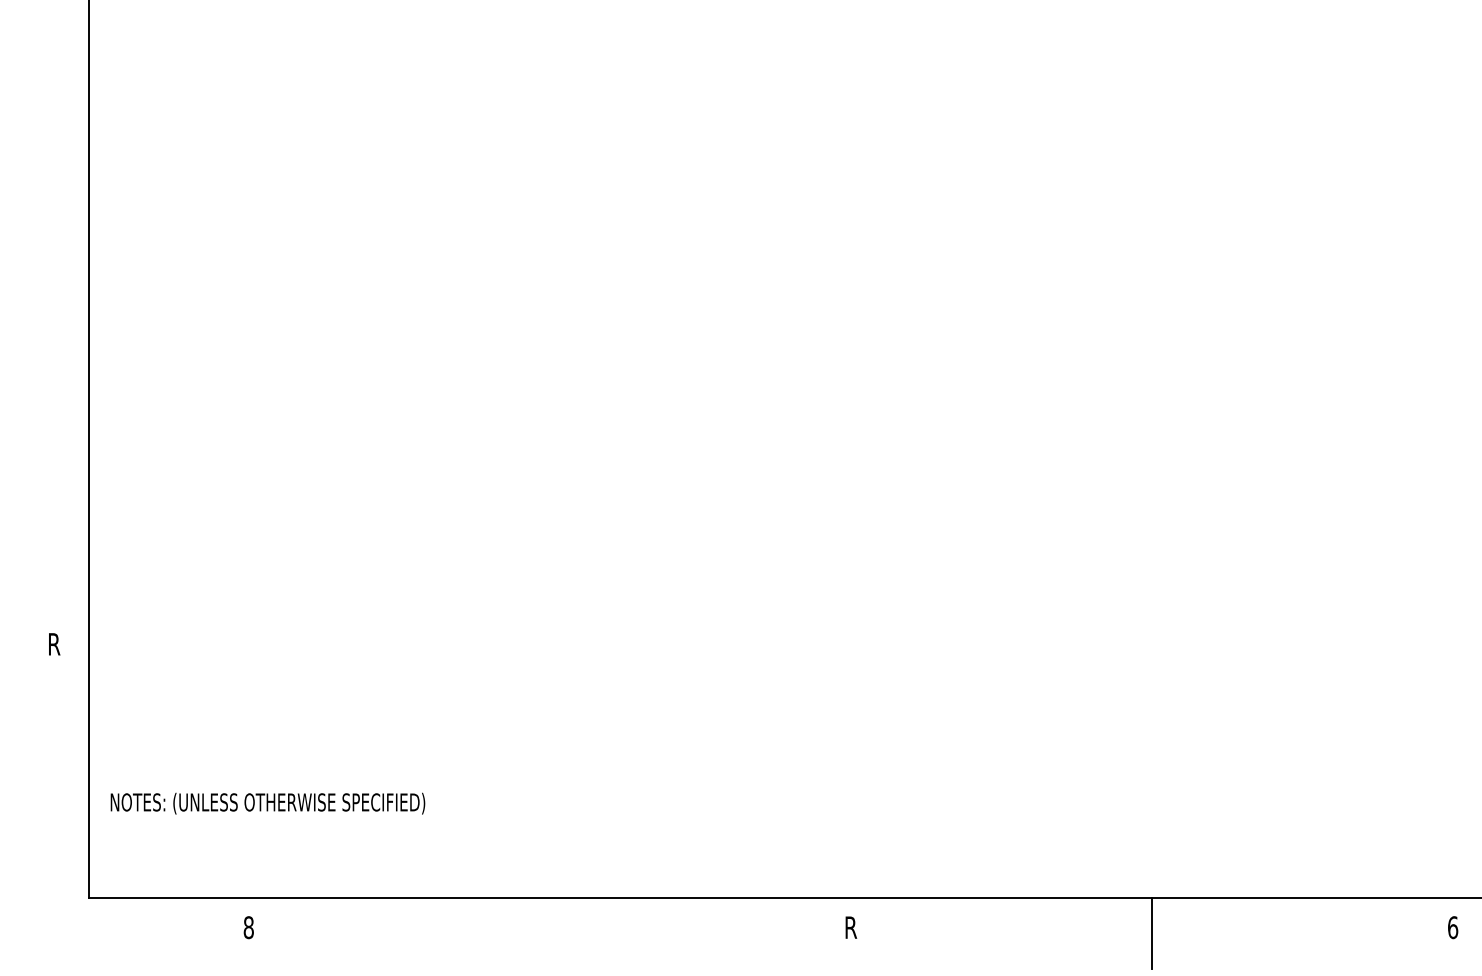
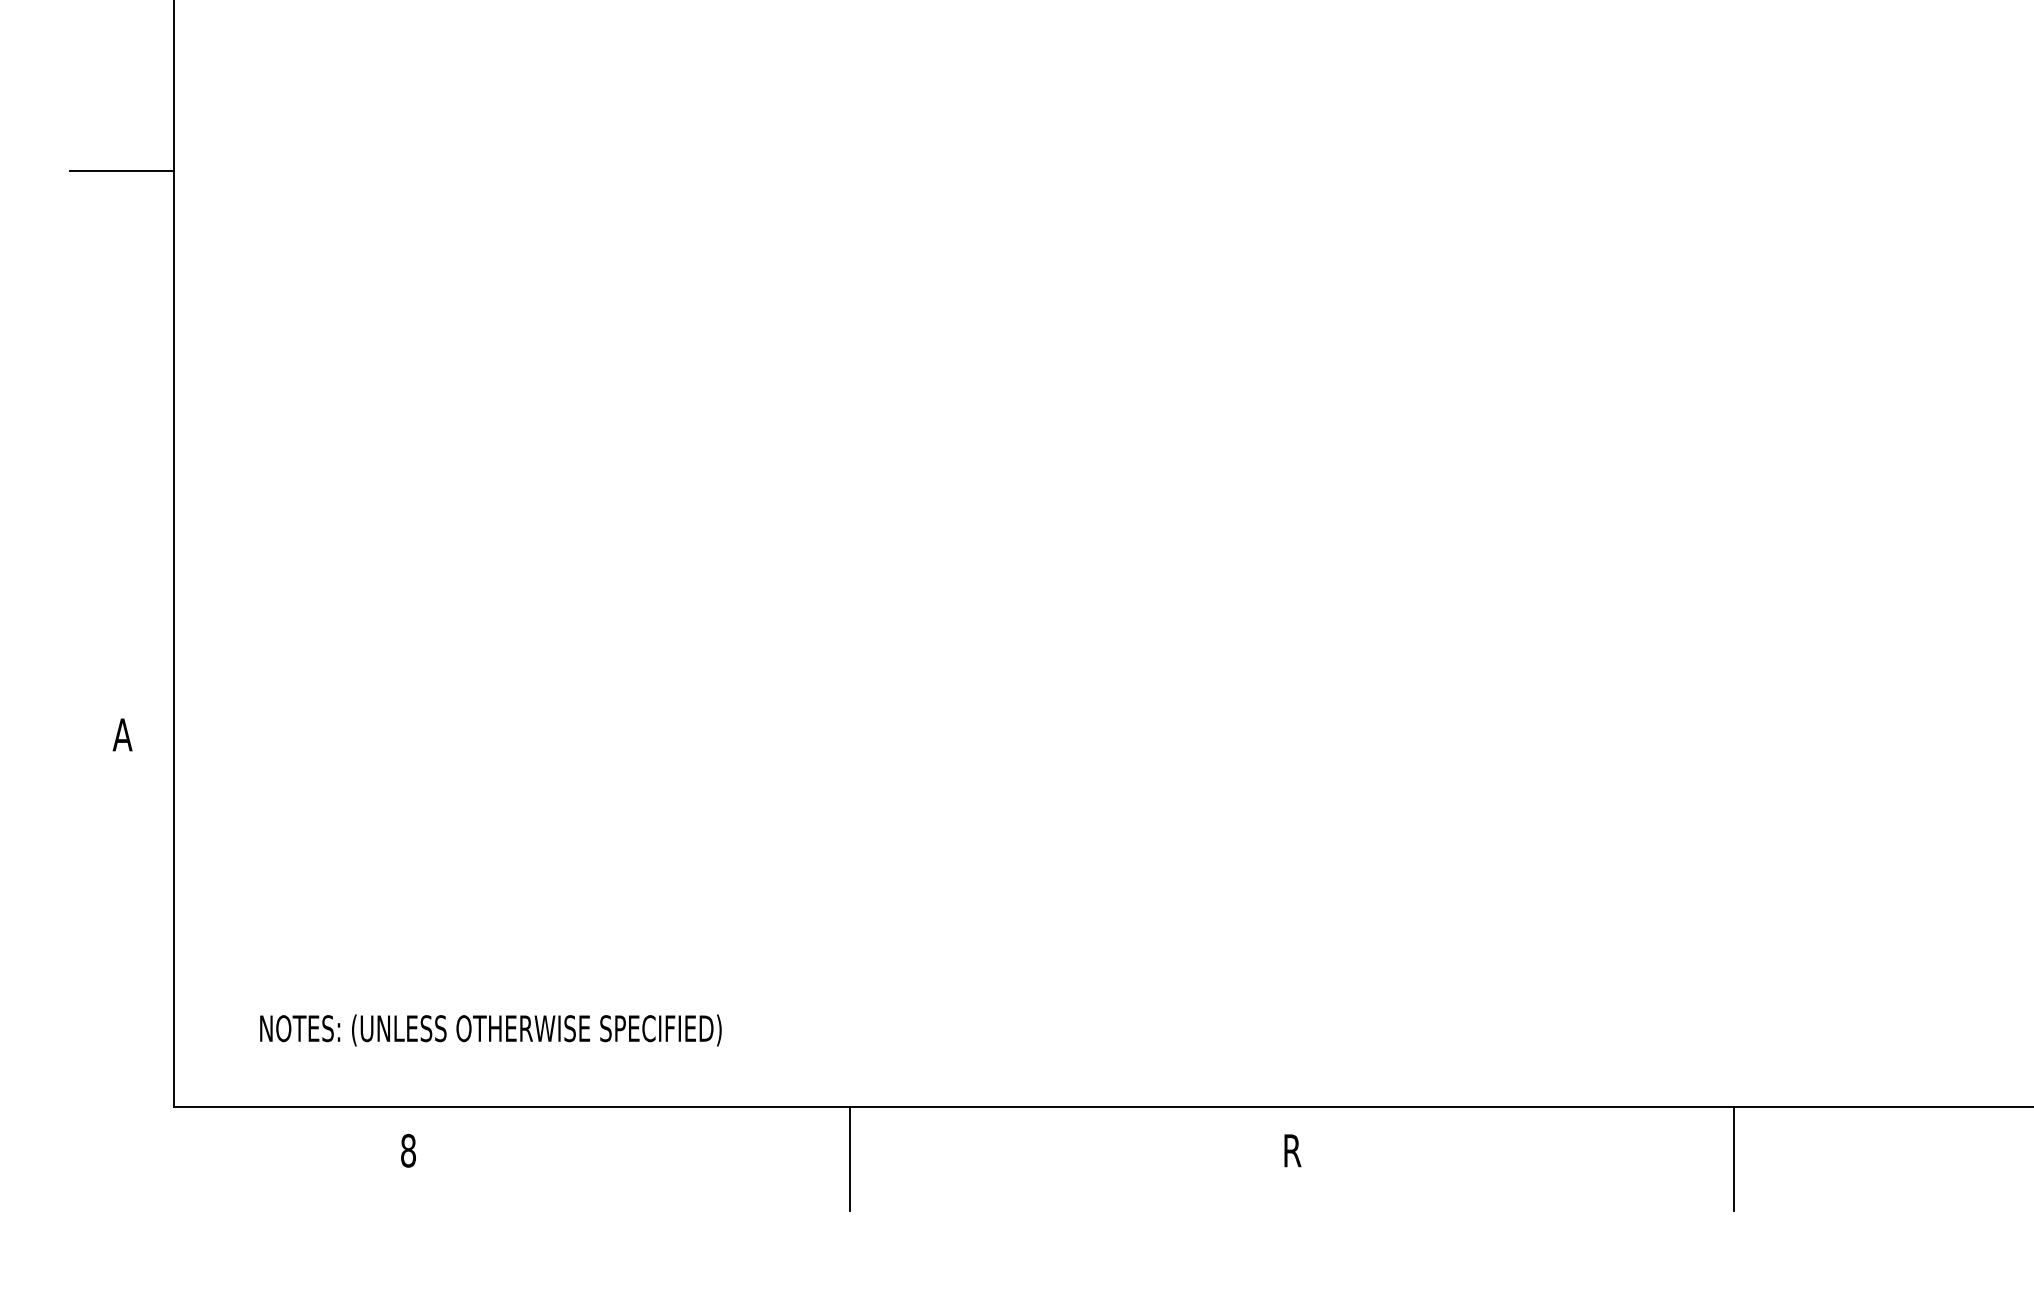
line: (53, 260) -> (121, 171), added
text: (53, 644) -> (121, 735), R -> A
text: (267, 803) -> (490, 1030), moved
line: (549, 932) -> (849, 1157), added

